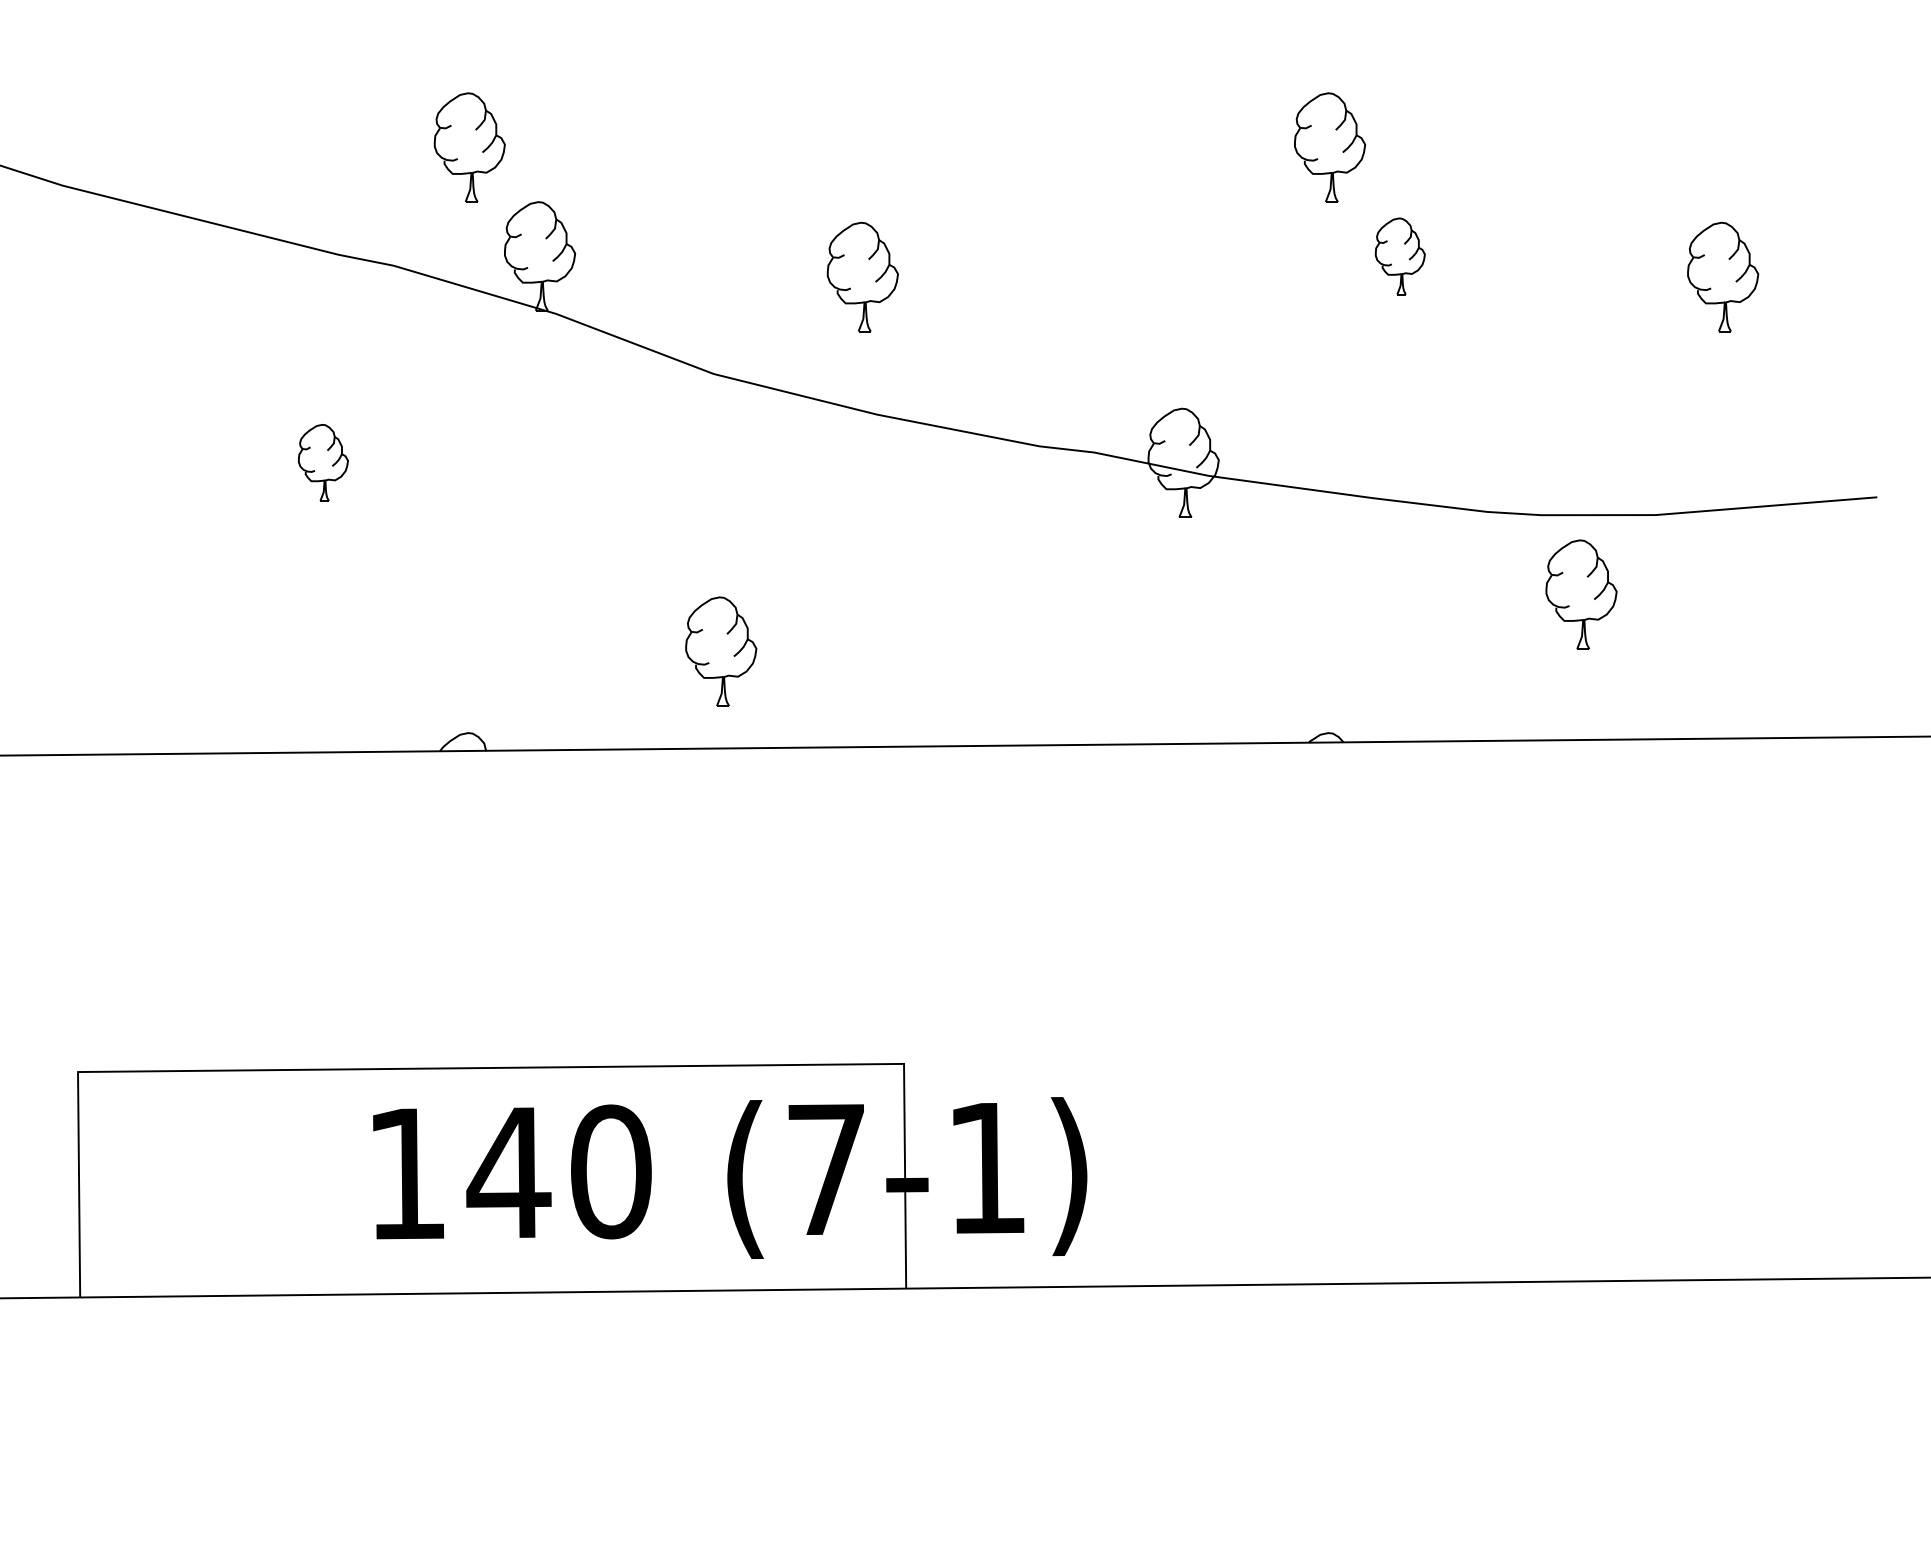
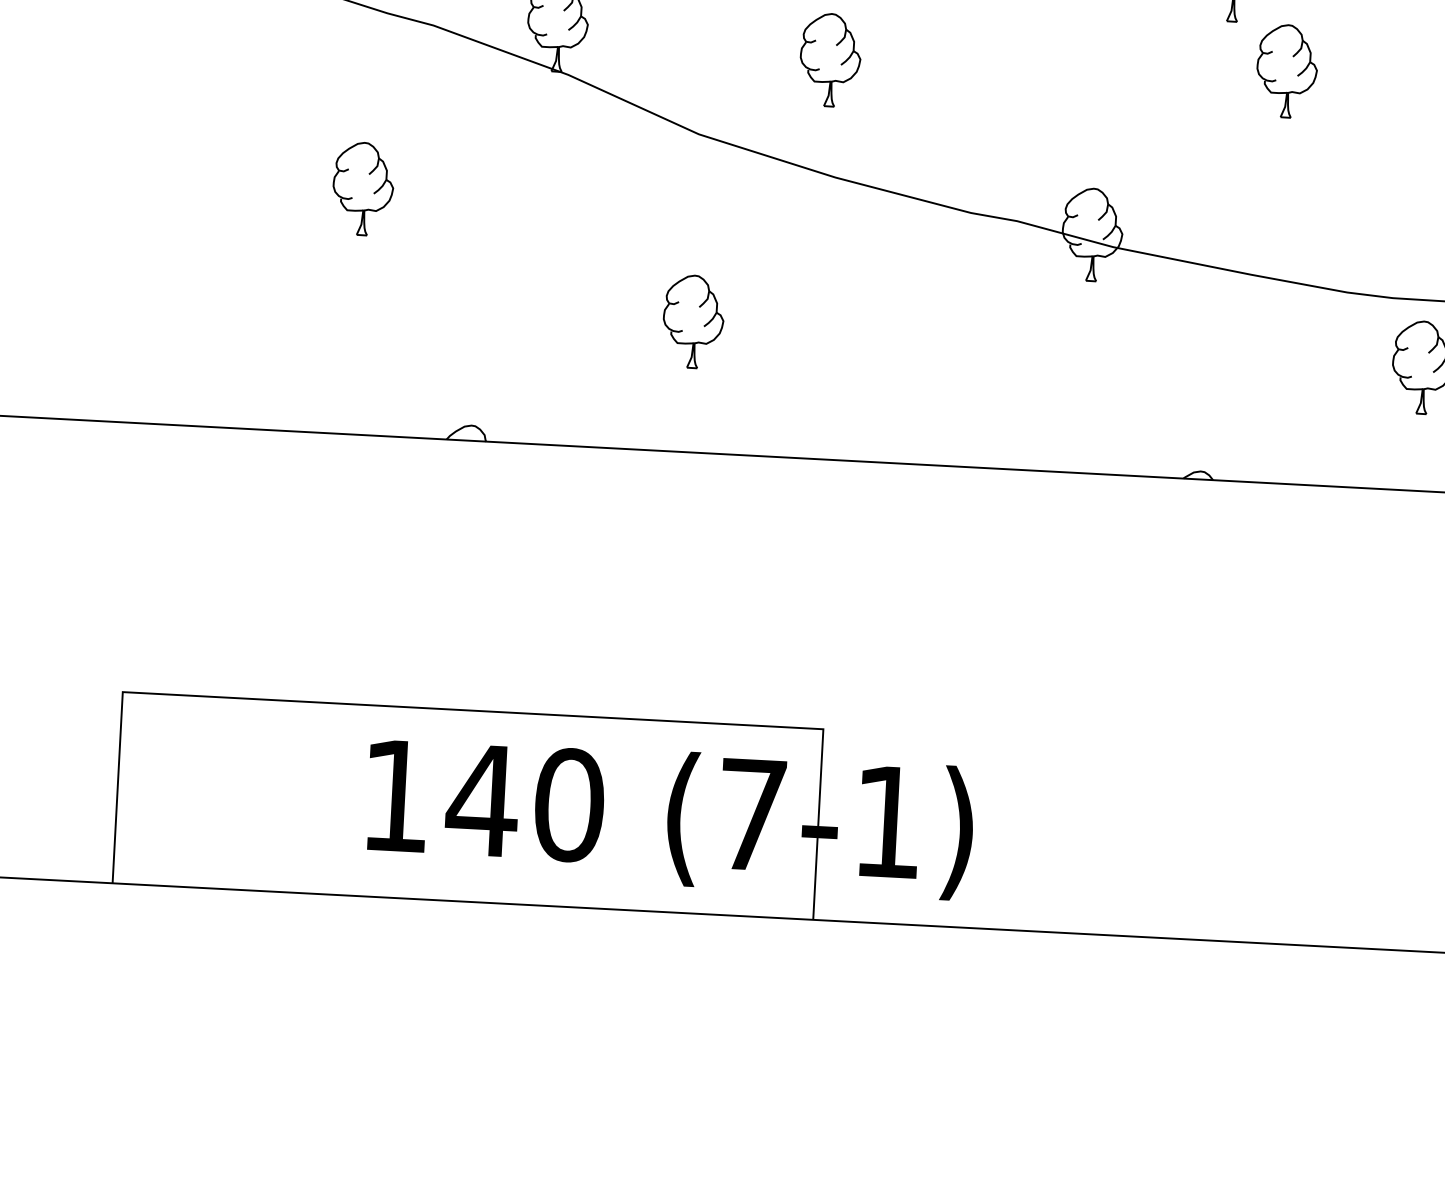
part: (1400, 256) -> (1287, 71), size x1.43
part: (323, 462) -> (363, 188), size x1.43
part: (721, 651) -> (693, 321), moved

